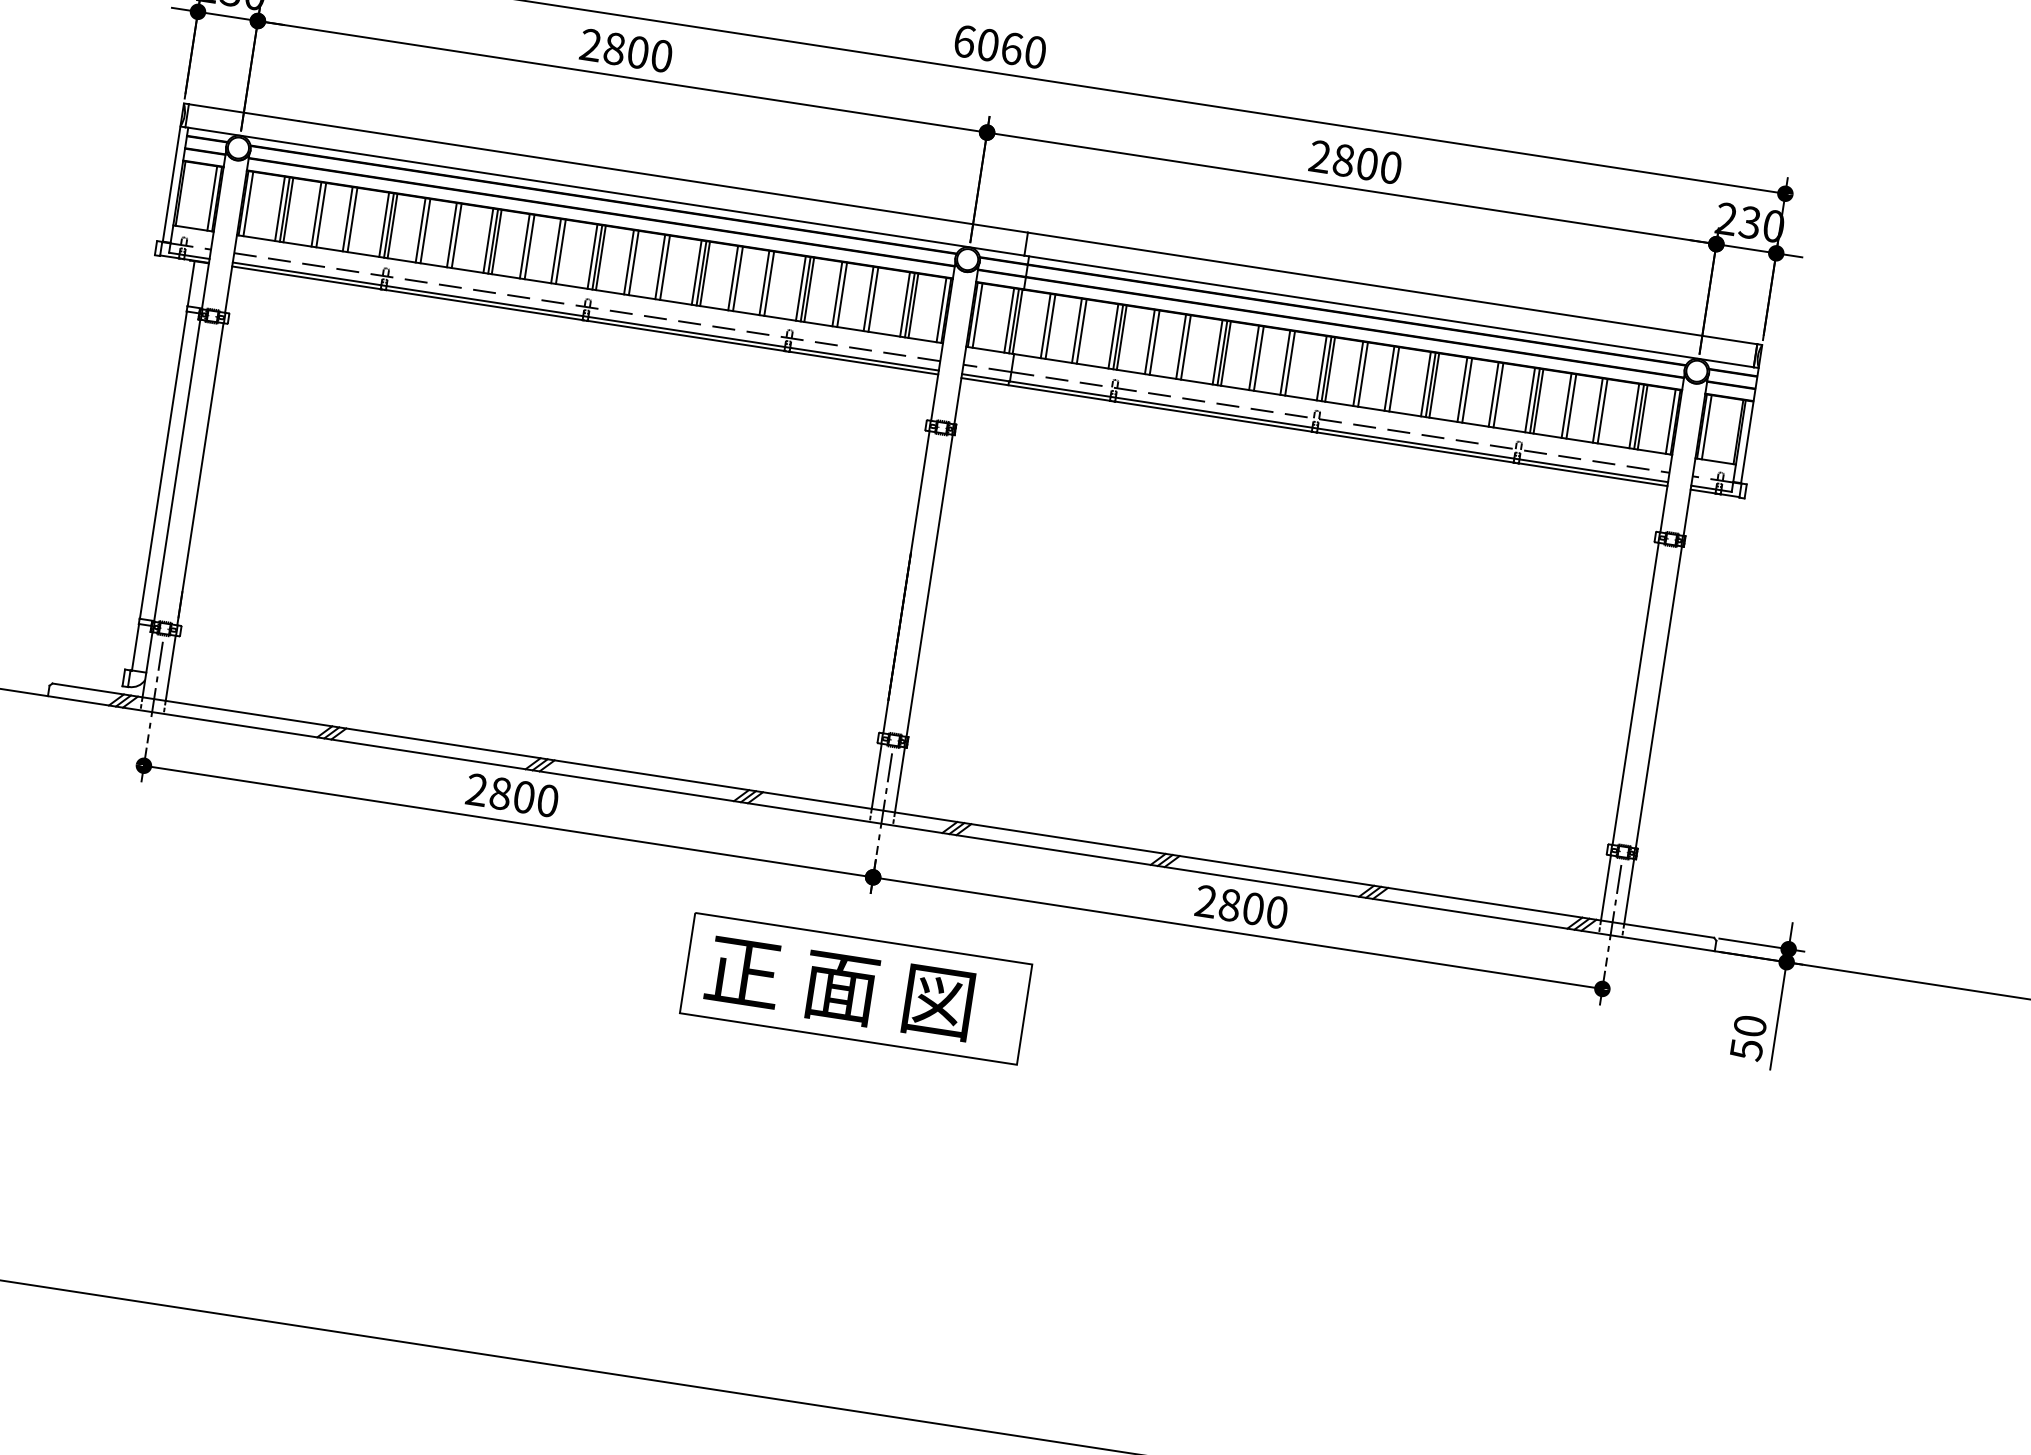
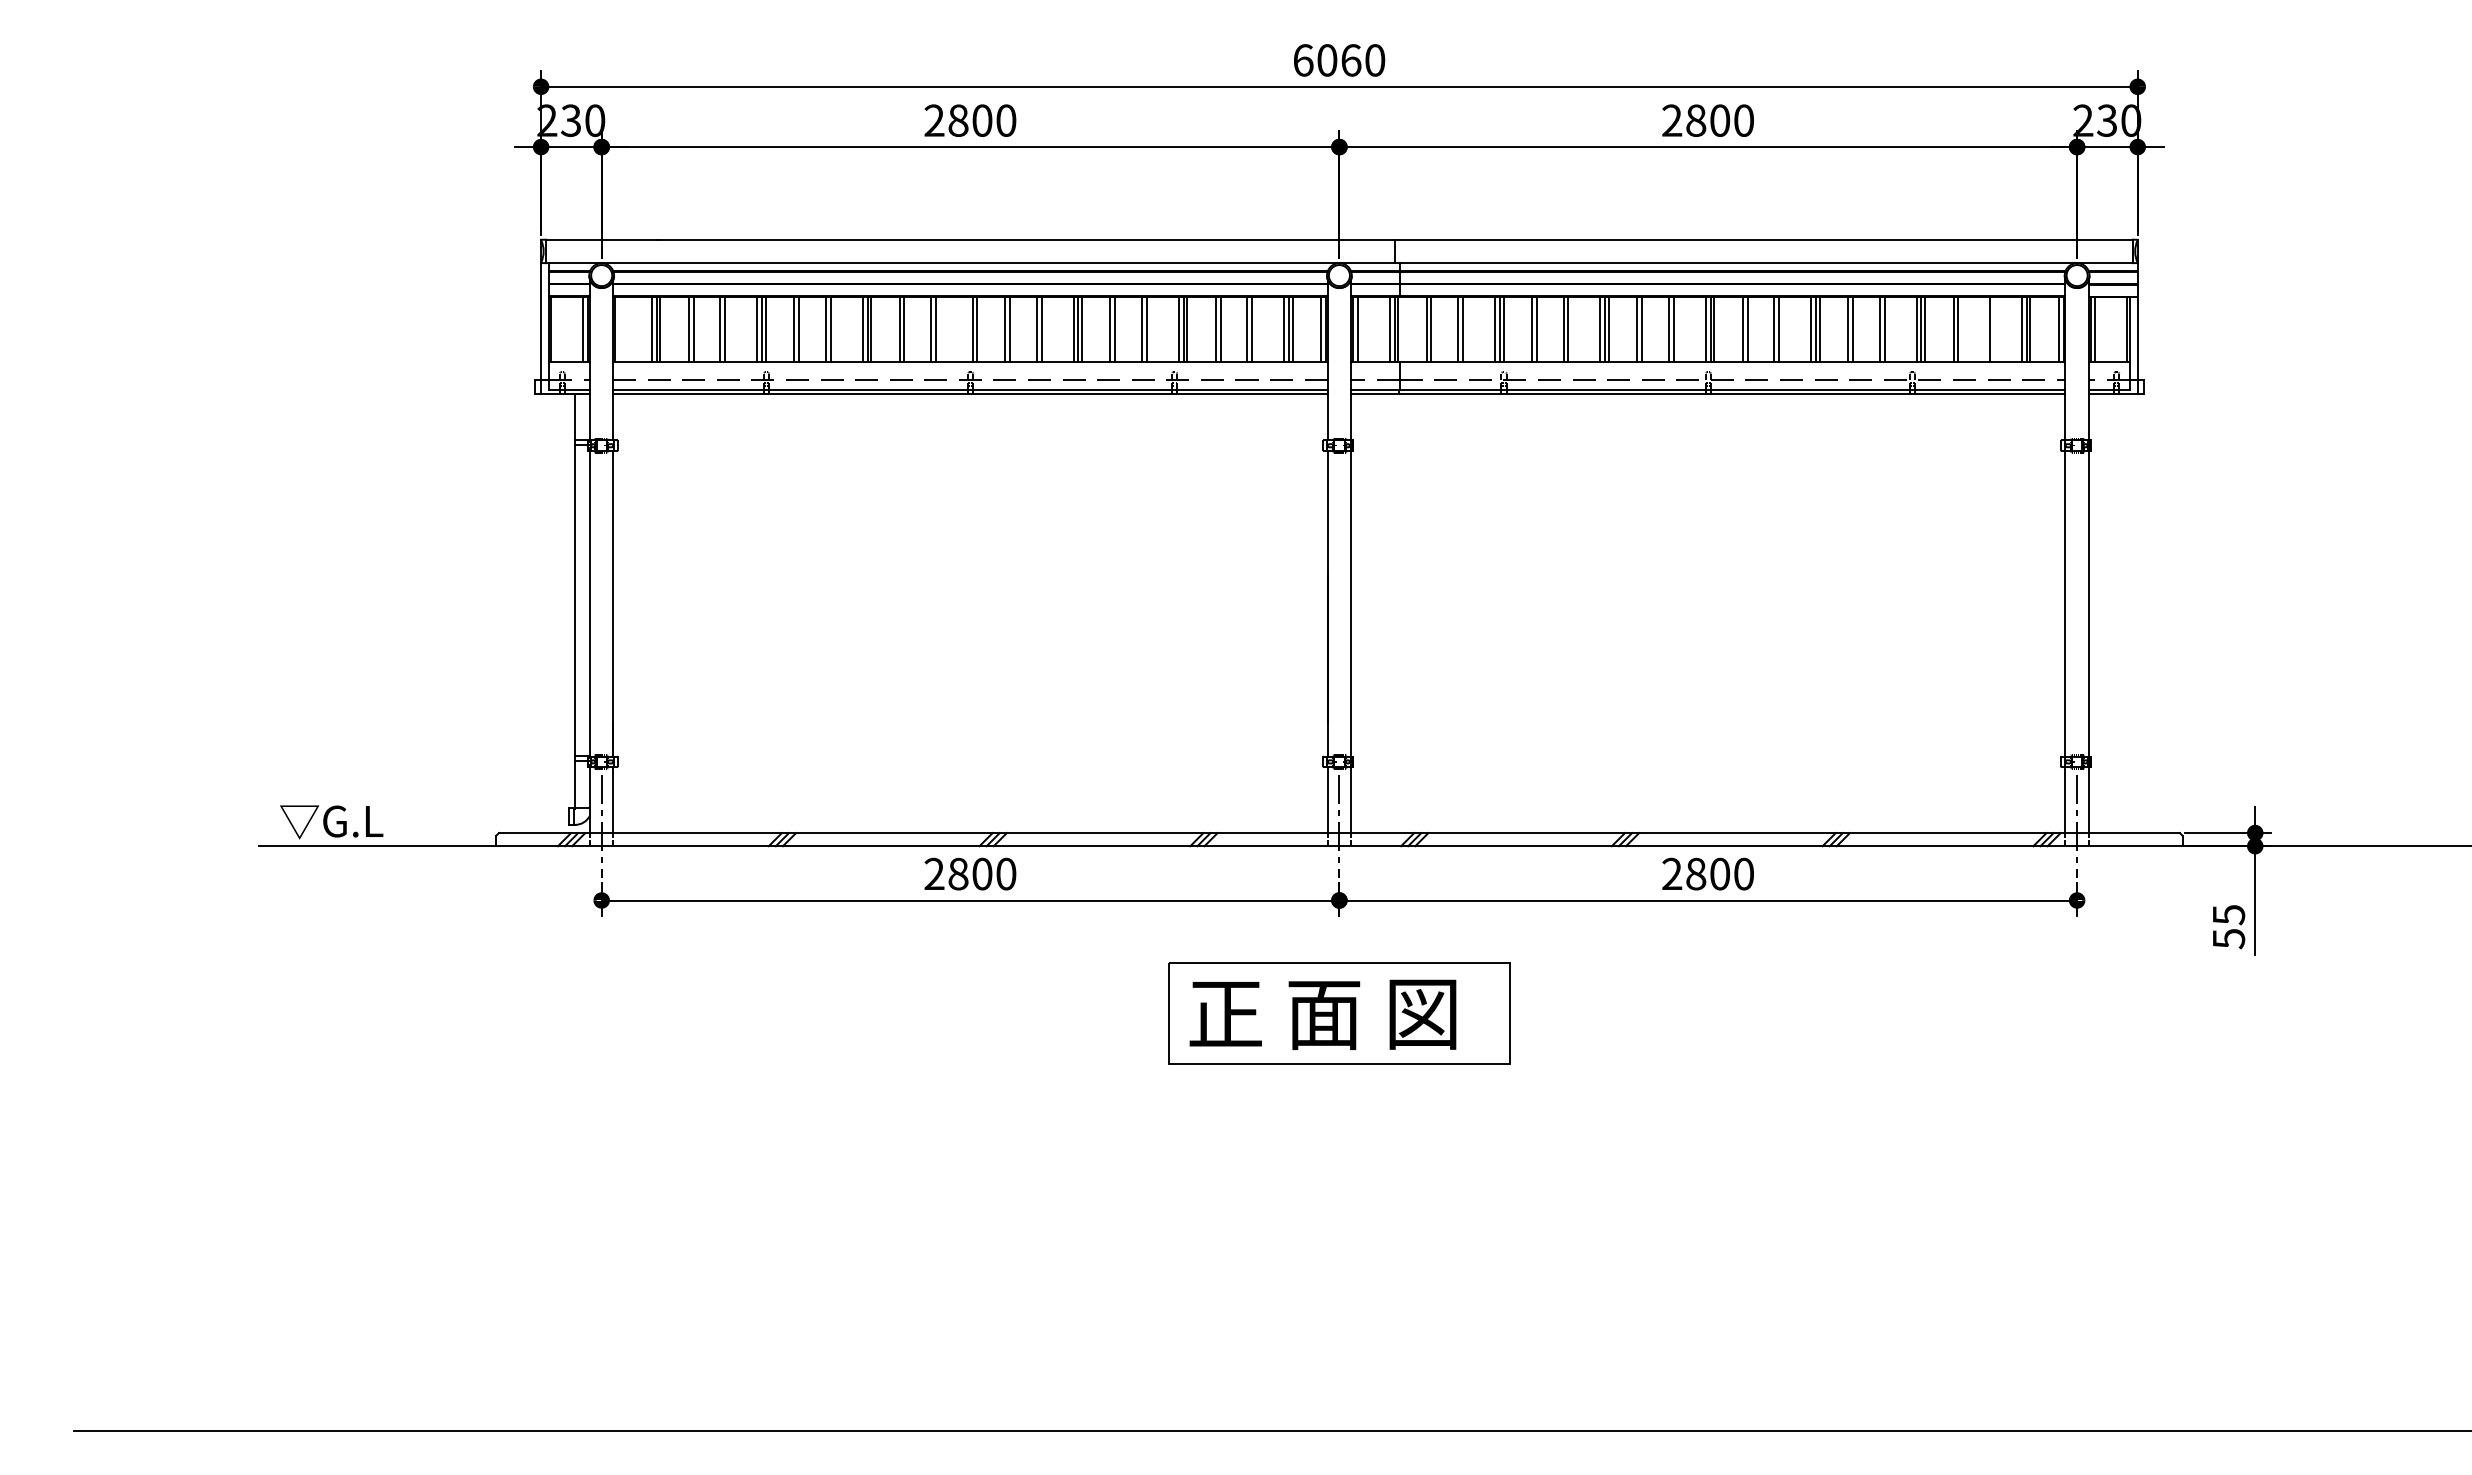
line: (248, 203) -> (619, 328), removed
line: (593, 255) -> (968, 328), removed
line: (1598, 409) -> (1985, 328), removed
text: (1749, 1026) -> (2228, 915), 50 -> 55

